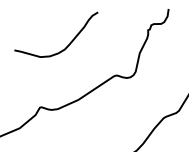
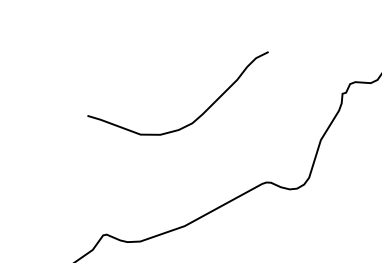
curve: (67, 45) -> (198, 115), moved

